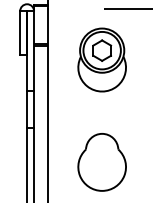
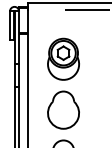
part: (102, 58) -> (63, 58), moved

